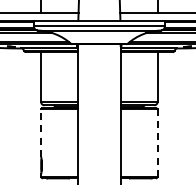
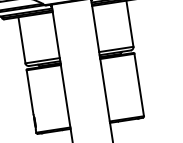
line: (41, 133) -> (30, 92), dashed -> solid
line: (157, 143) -> (139, 85), dashed -> solid

